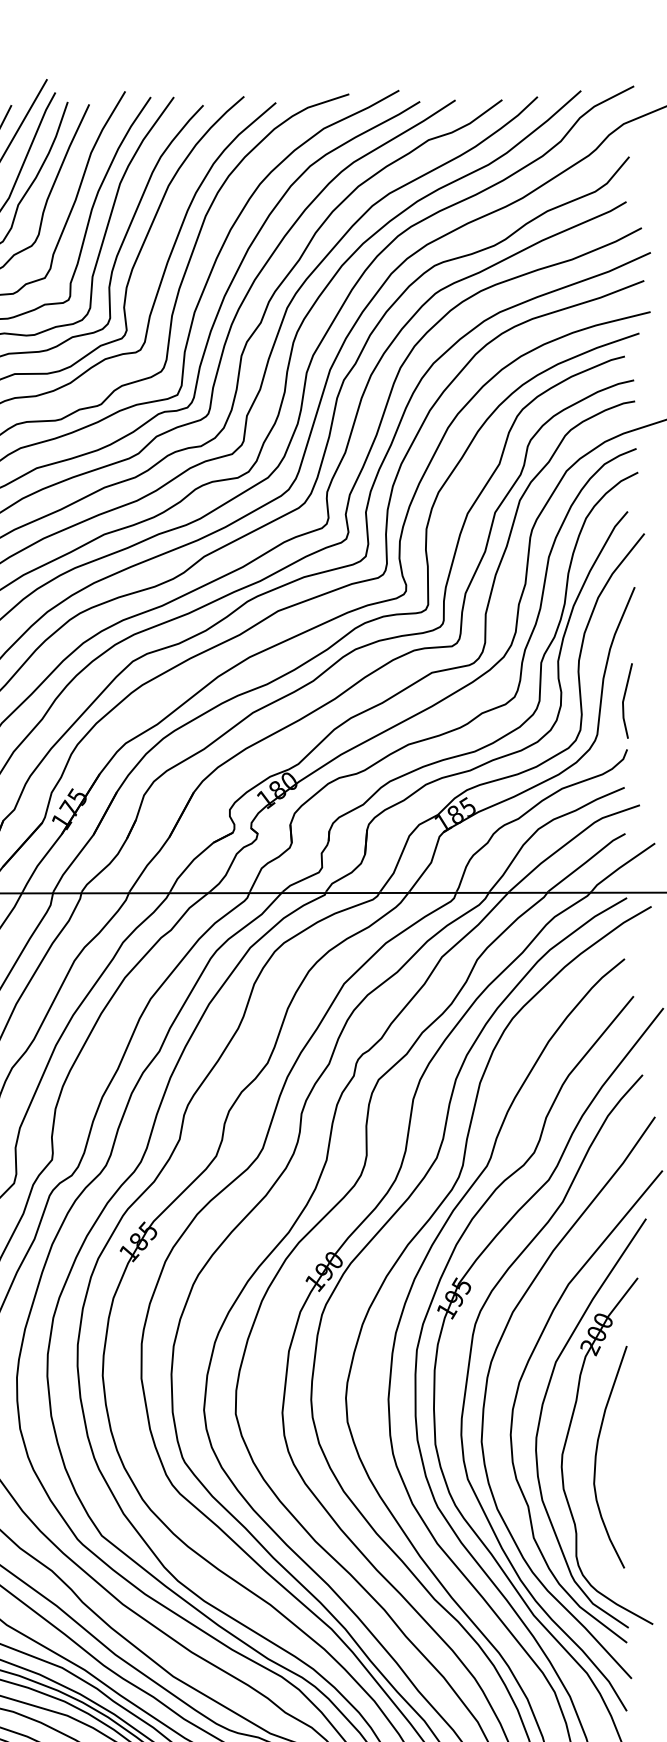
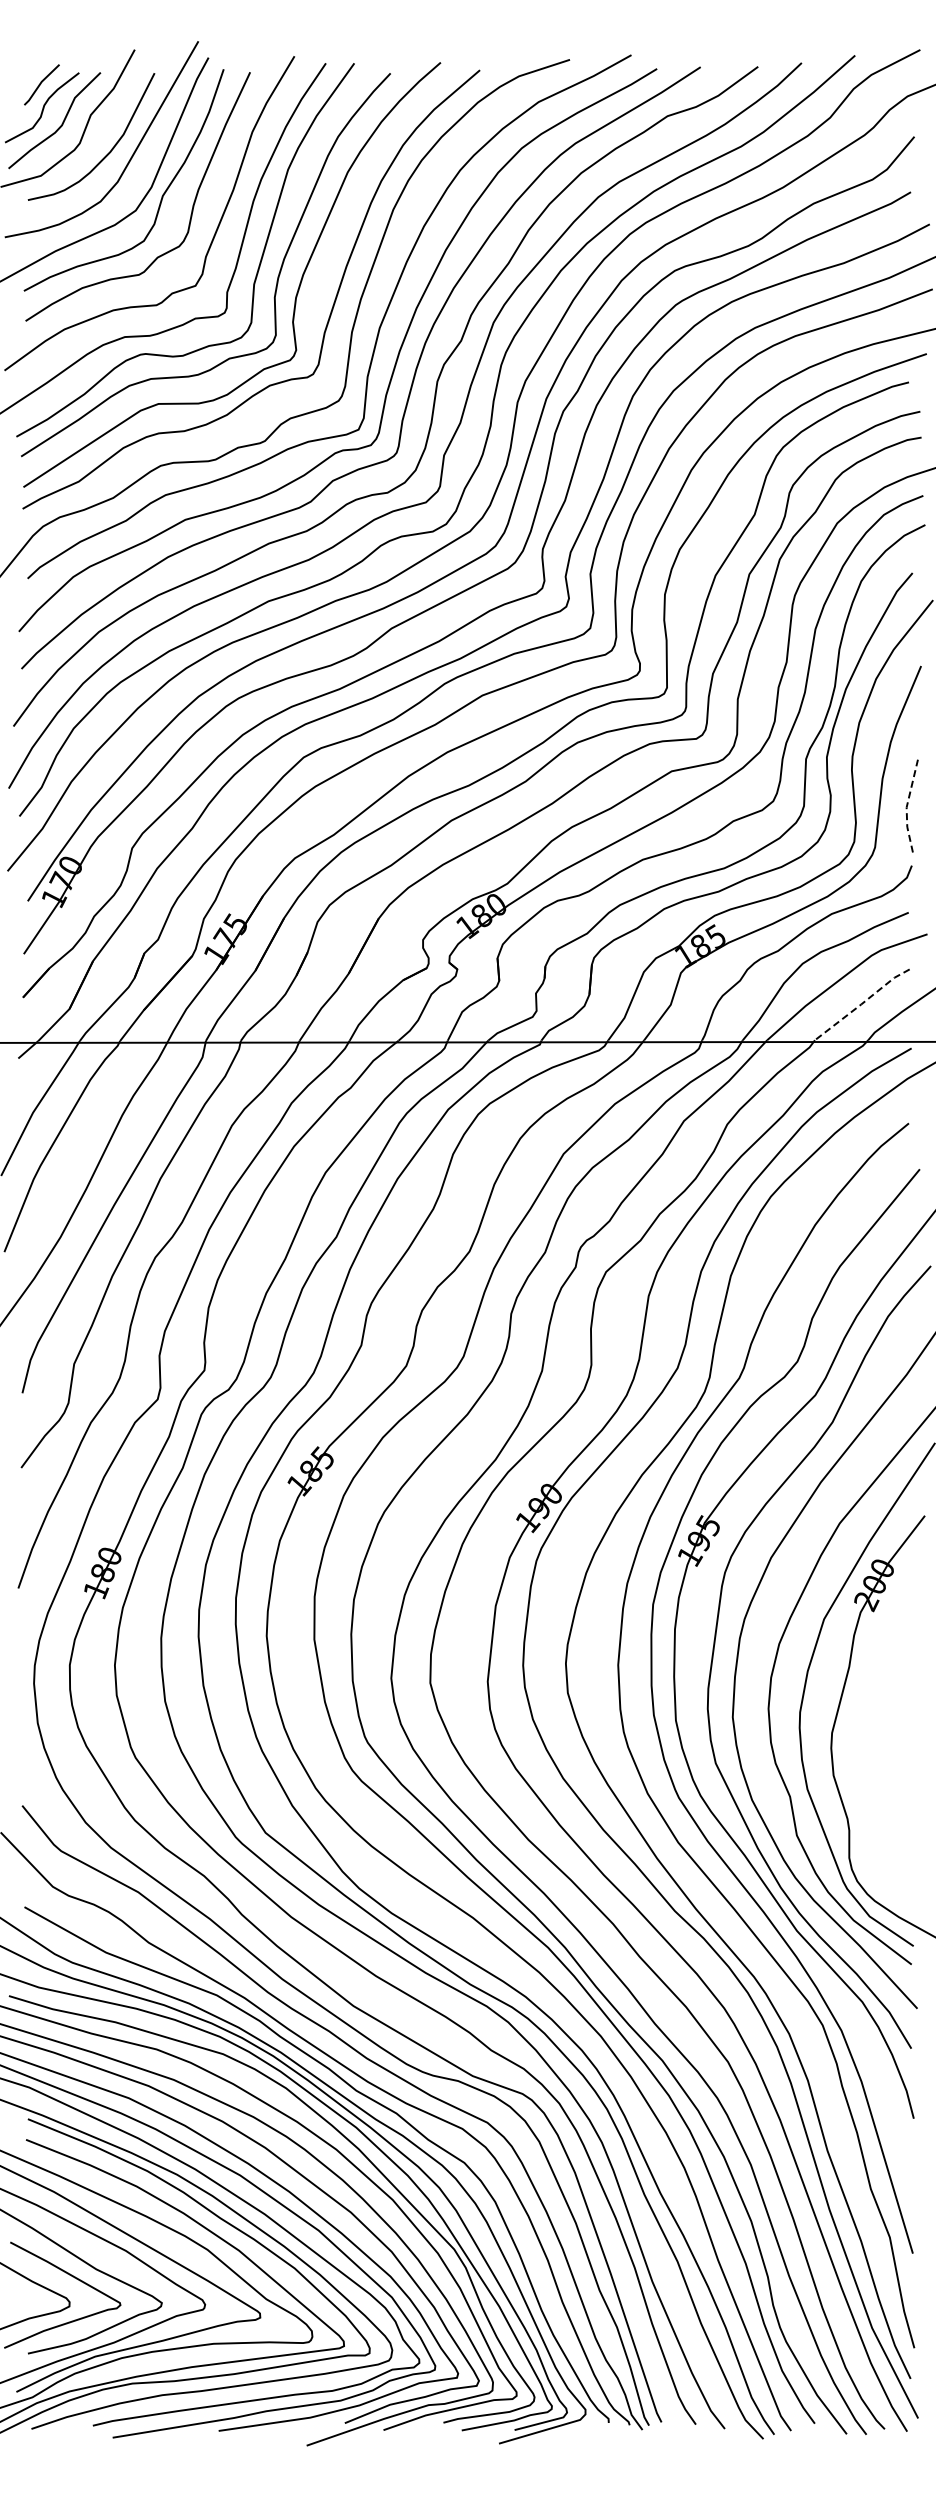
line: (622, 701) -> (906, 806), solid -> dashed
line: (586, 861) -> (861, 1003), solid -> dashed
curve: (596, 1455) -> (874, 1734), removed

